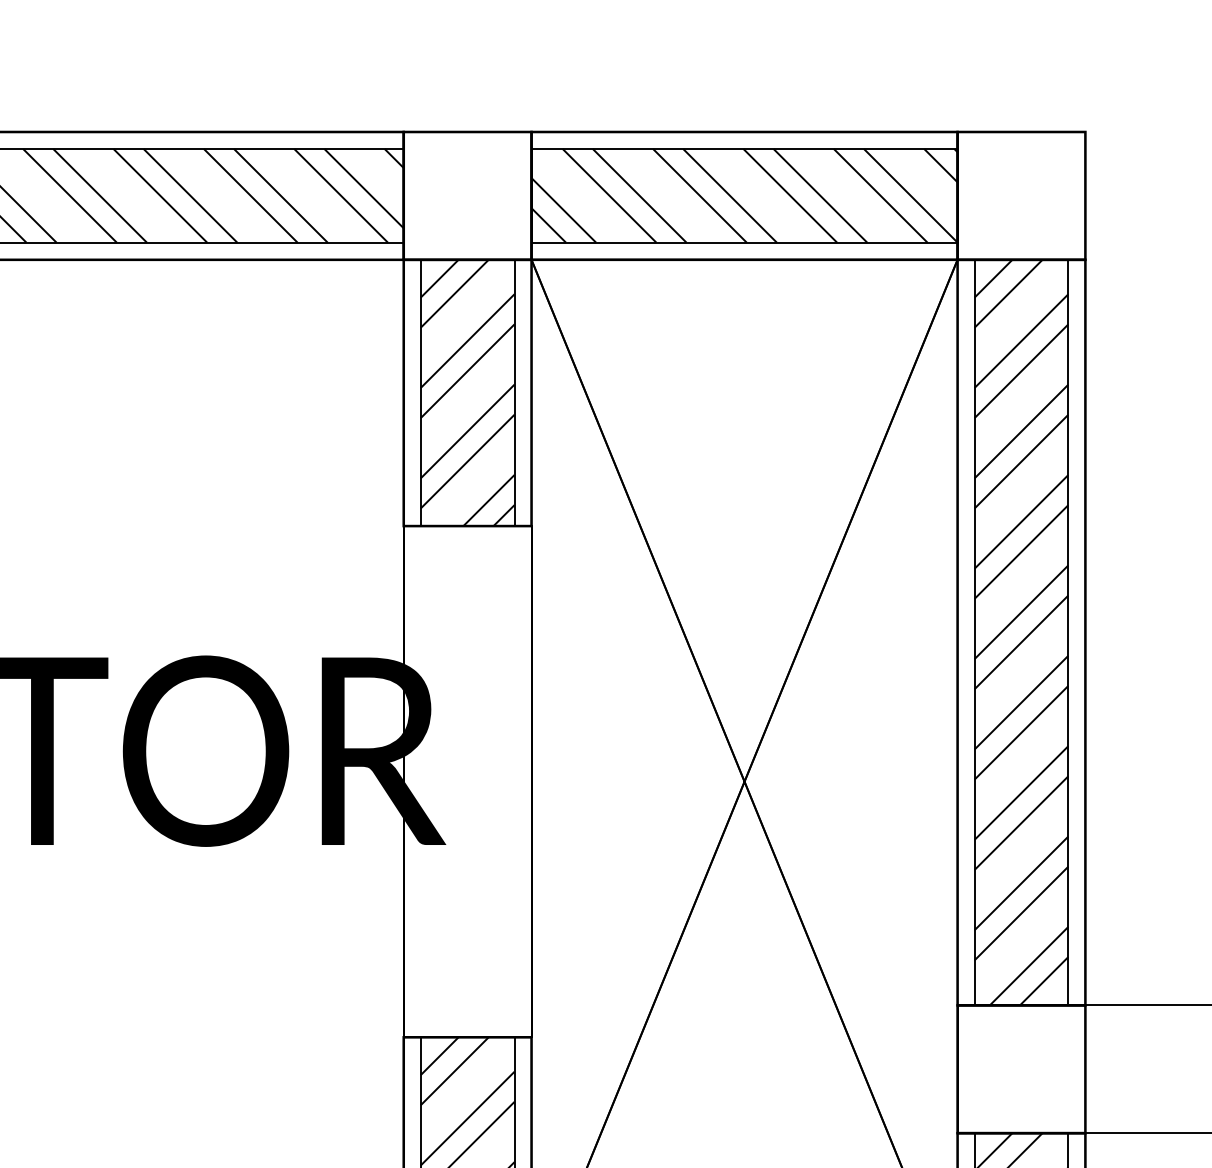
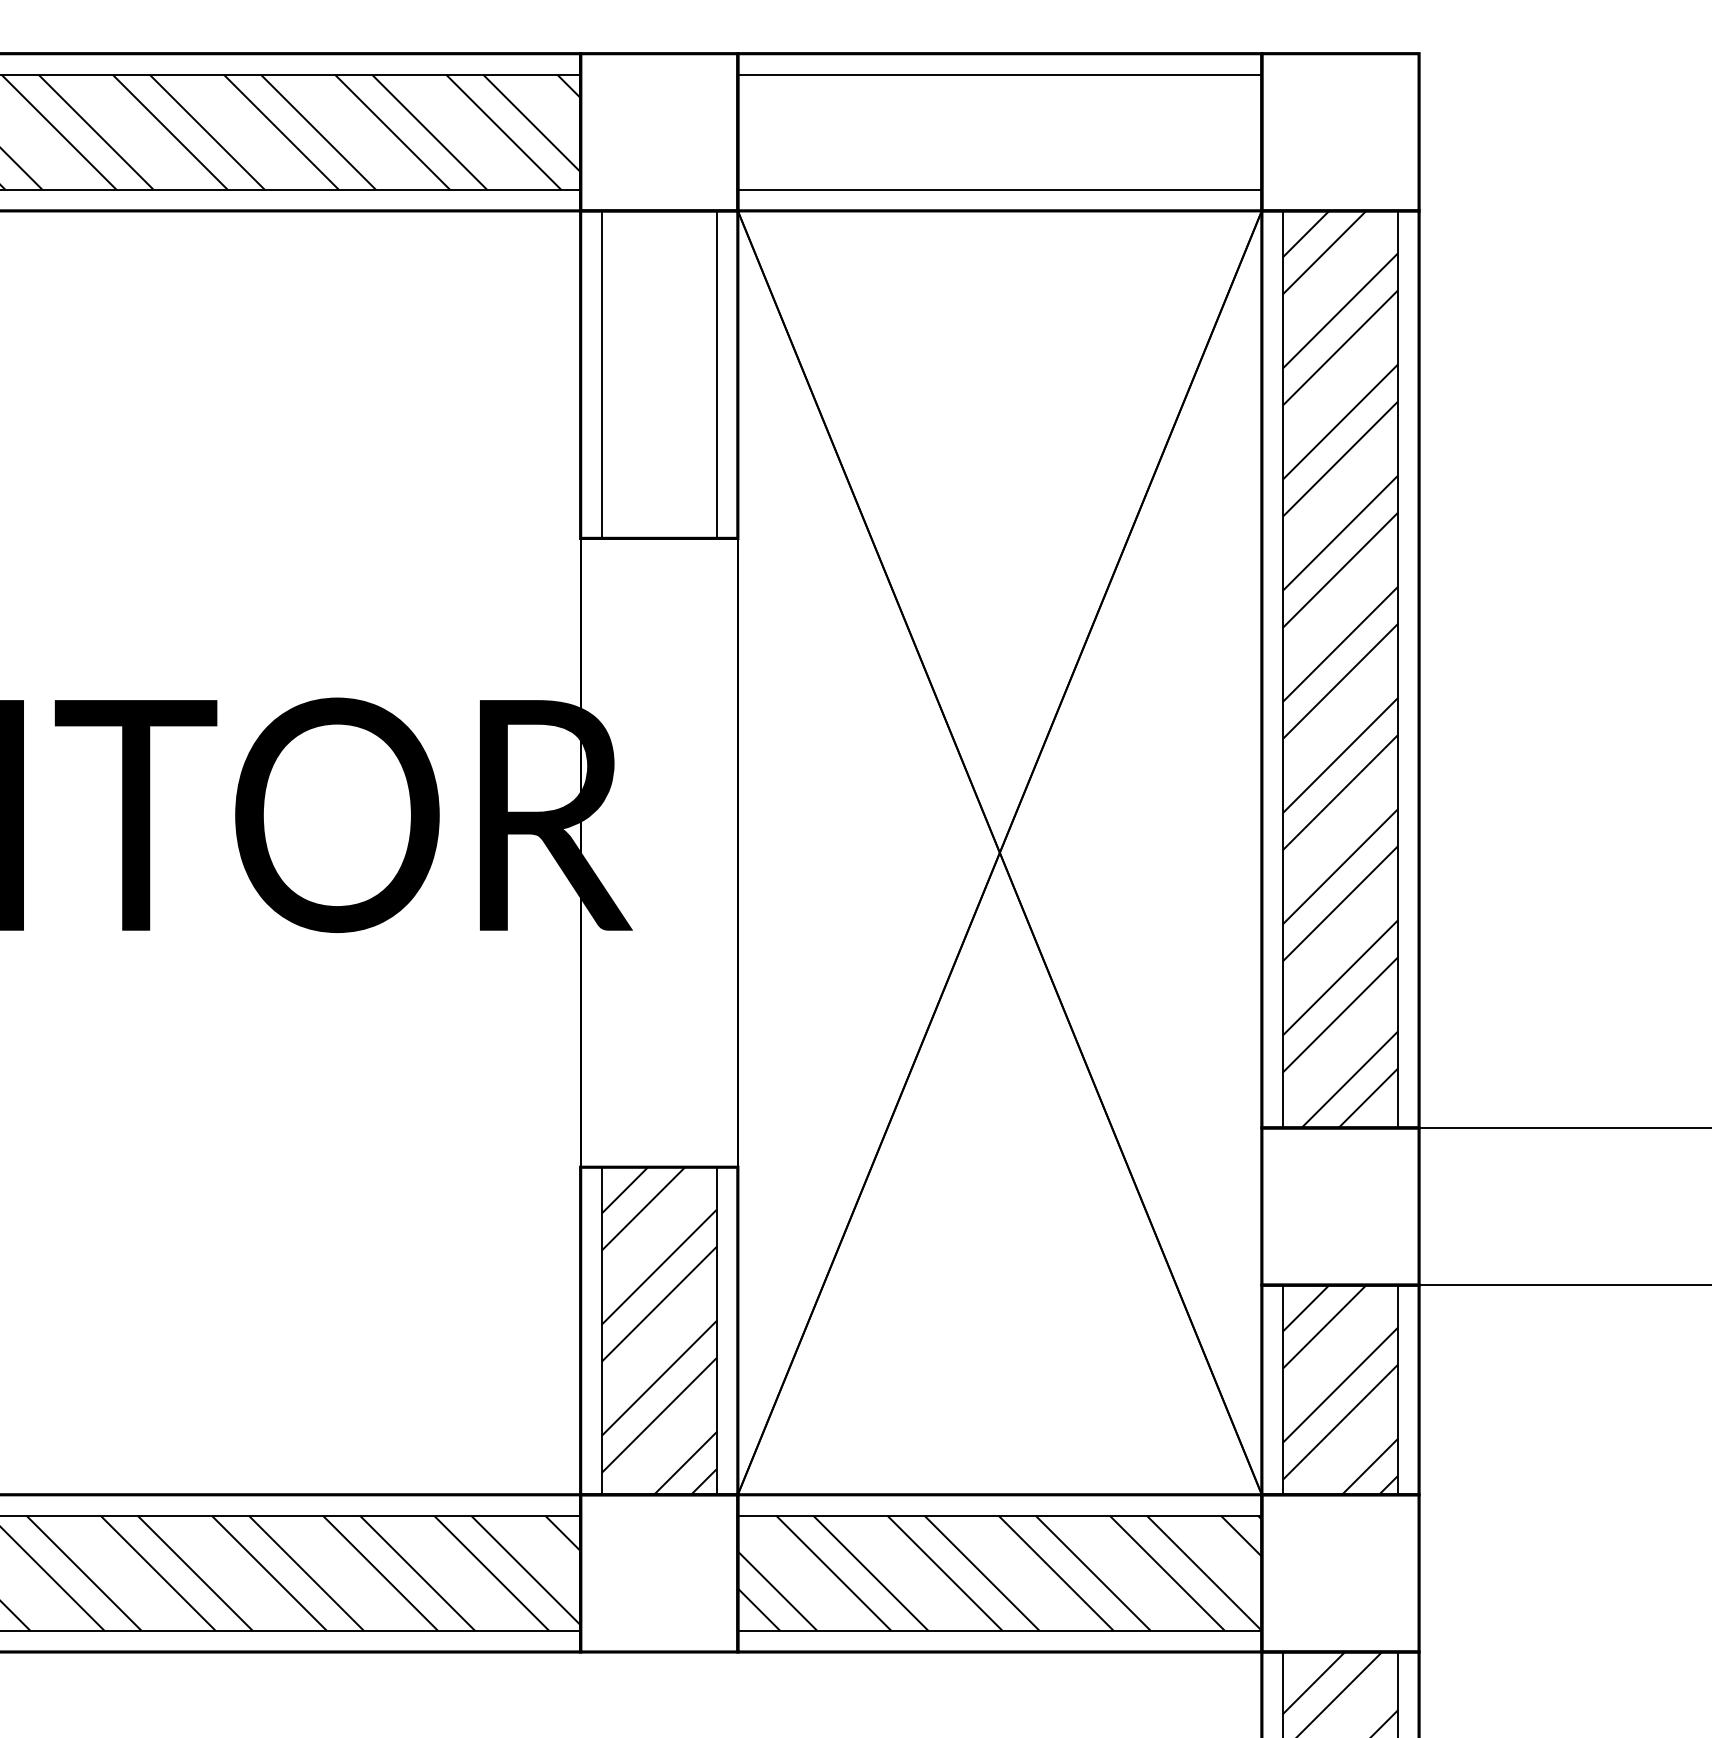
hatch: (744, 195) -> (999, 131), removed
hatch: (467, 392) -> (658, 374), removed

